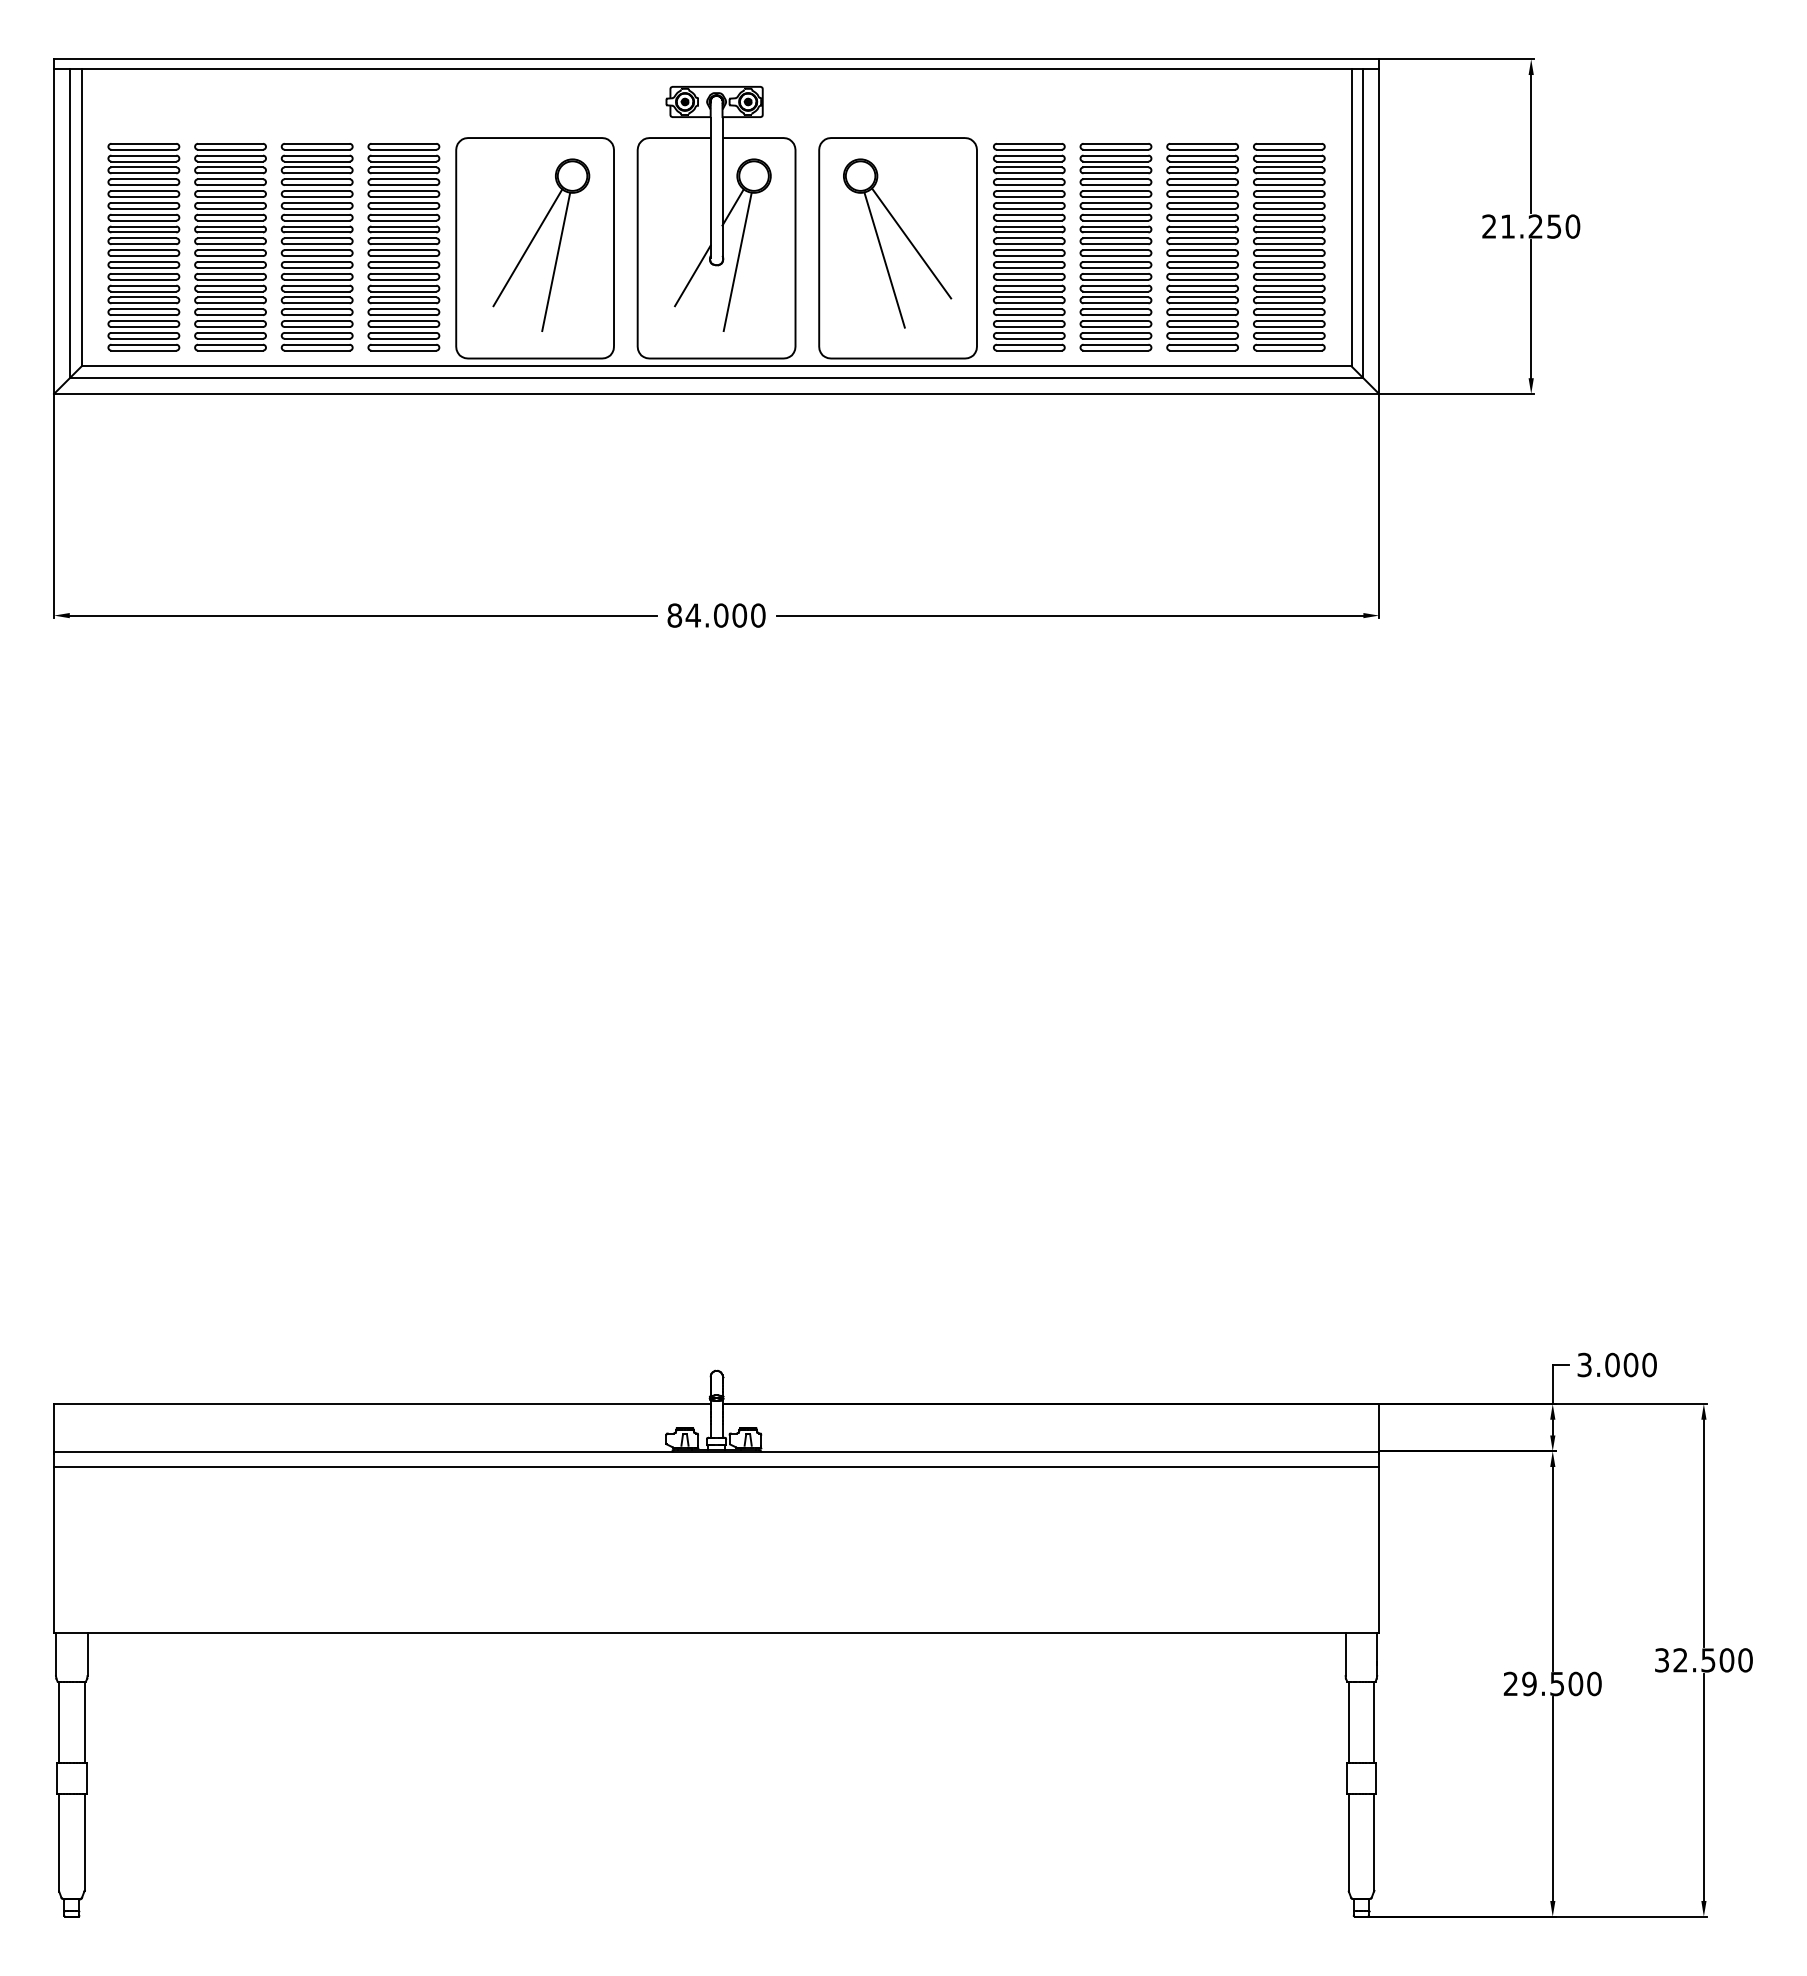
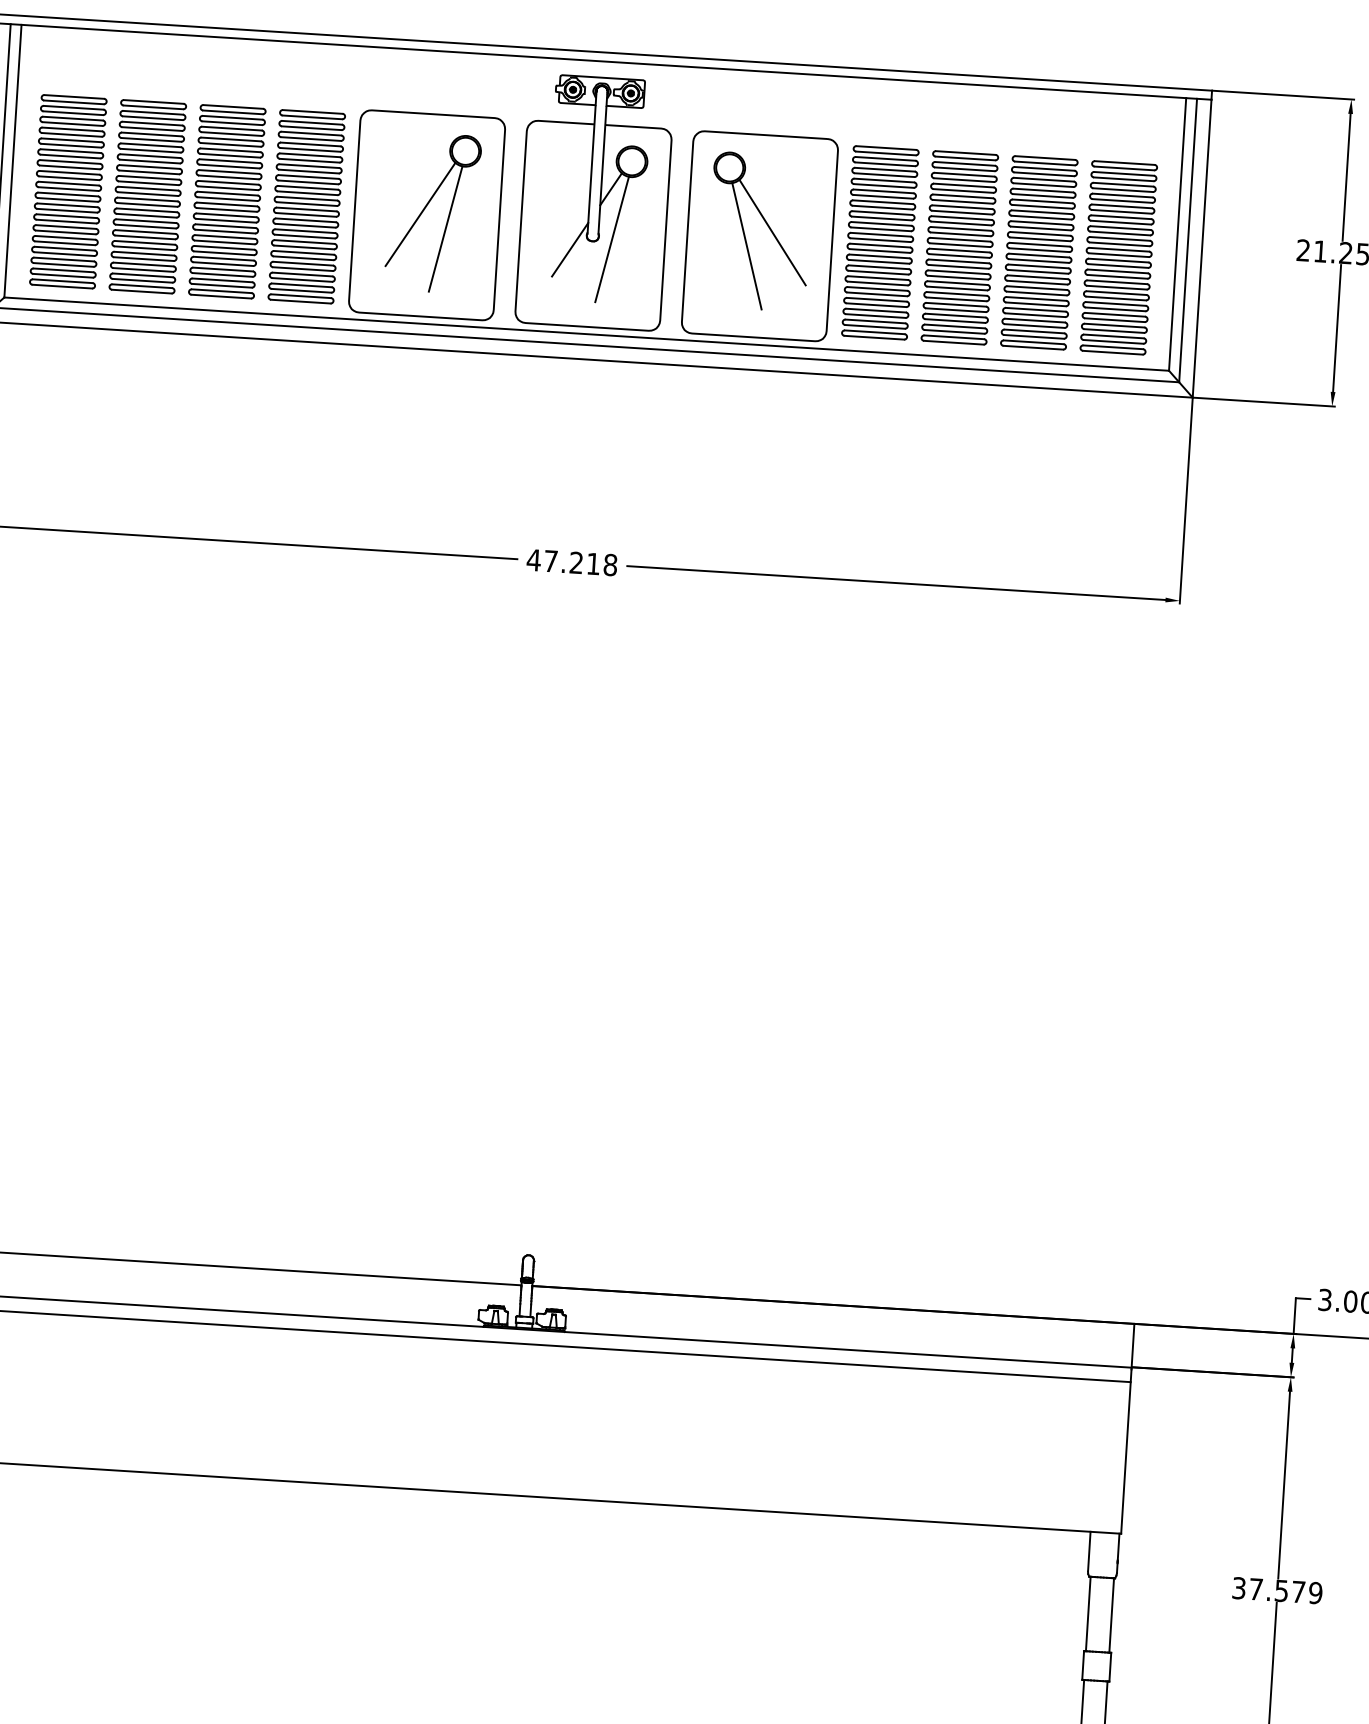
text: (716, 615) -> (572, 562), 84.000 -> 47.218
text: (1552, 1683) -> (1277, 1590), 29.500 -> 37.579

